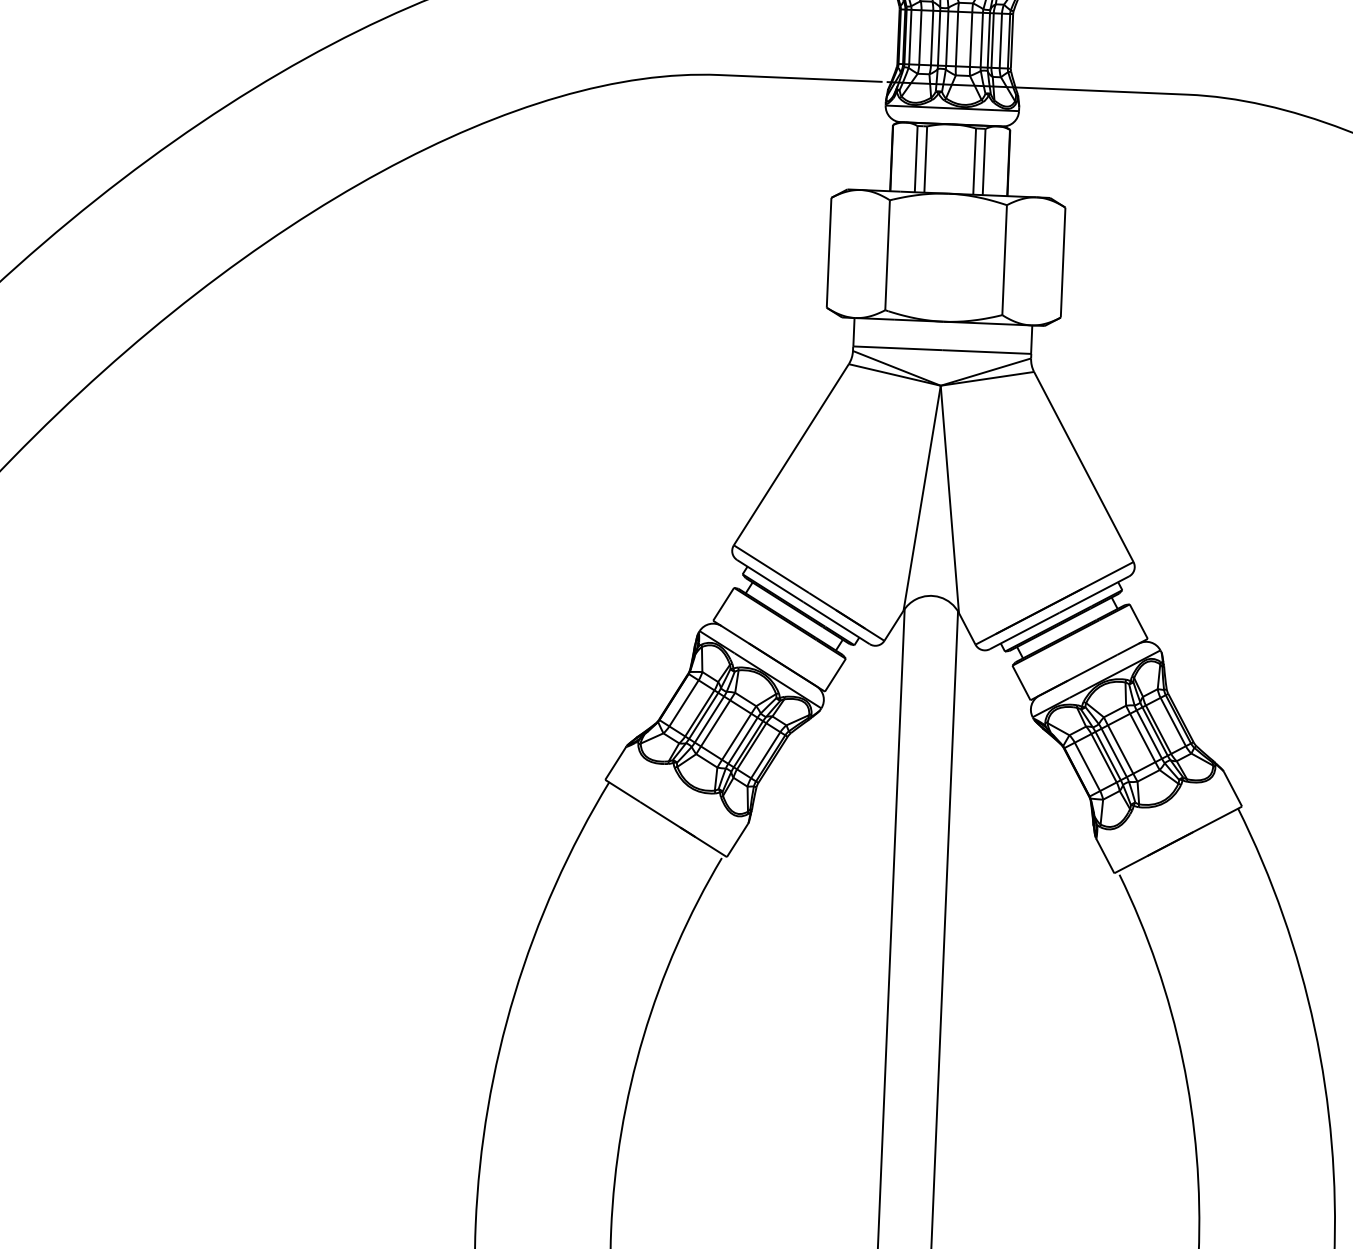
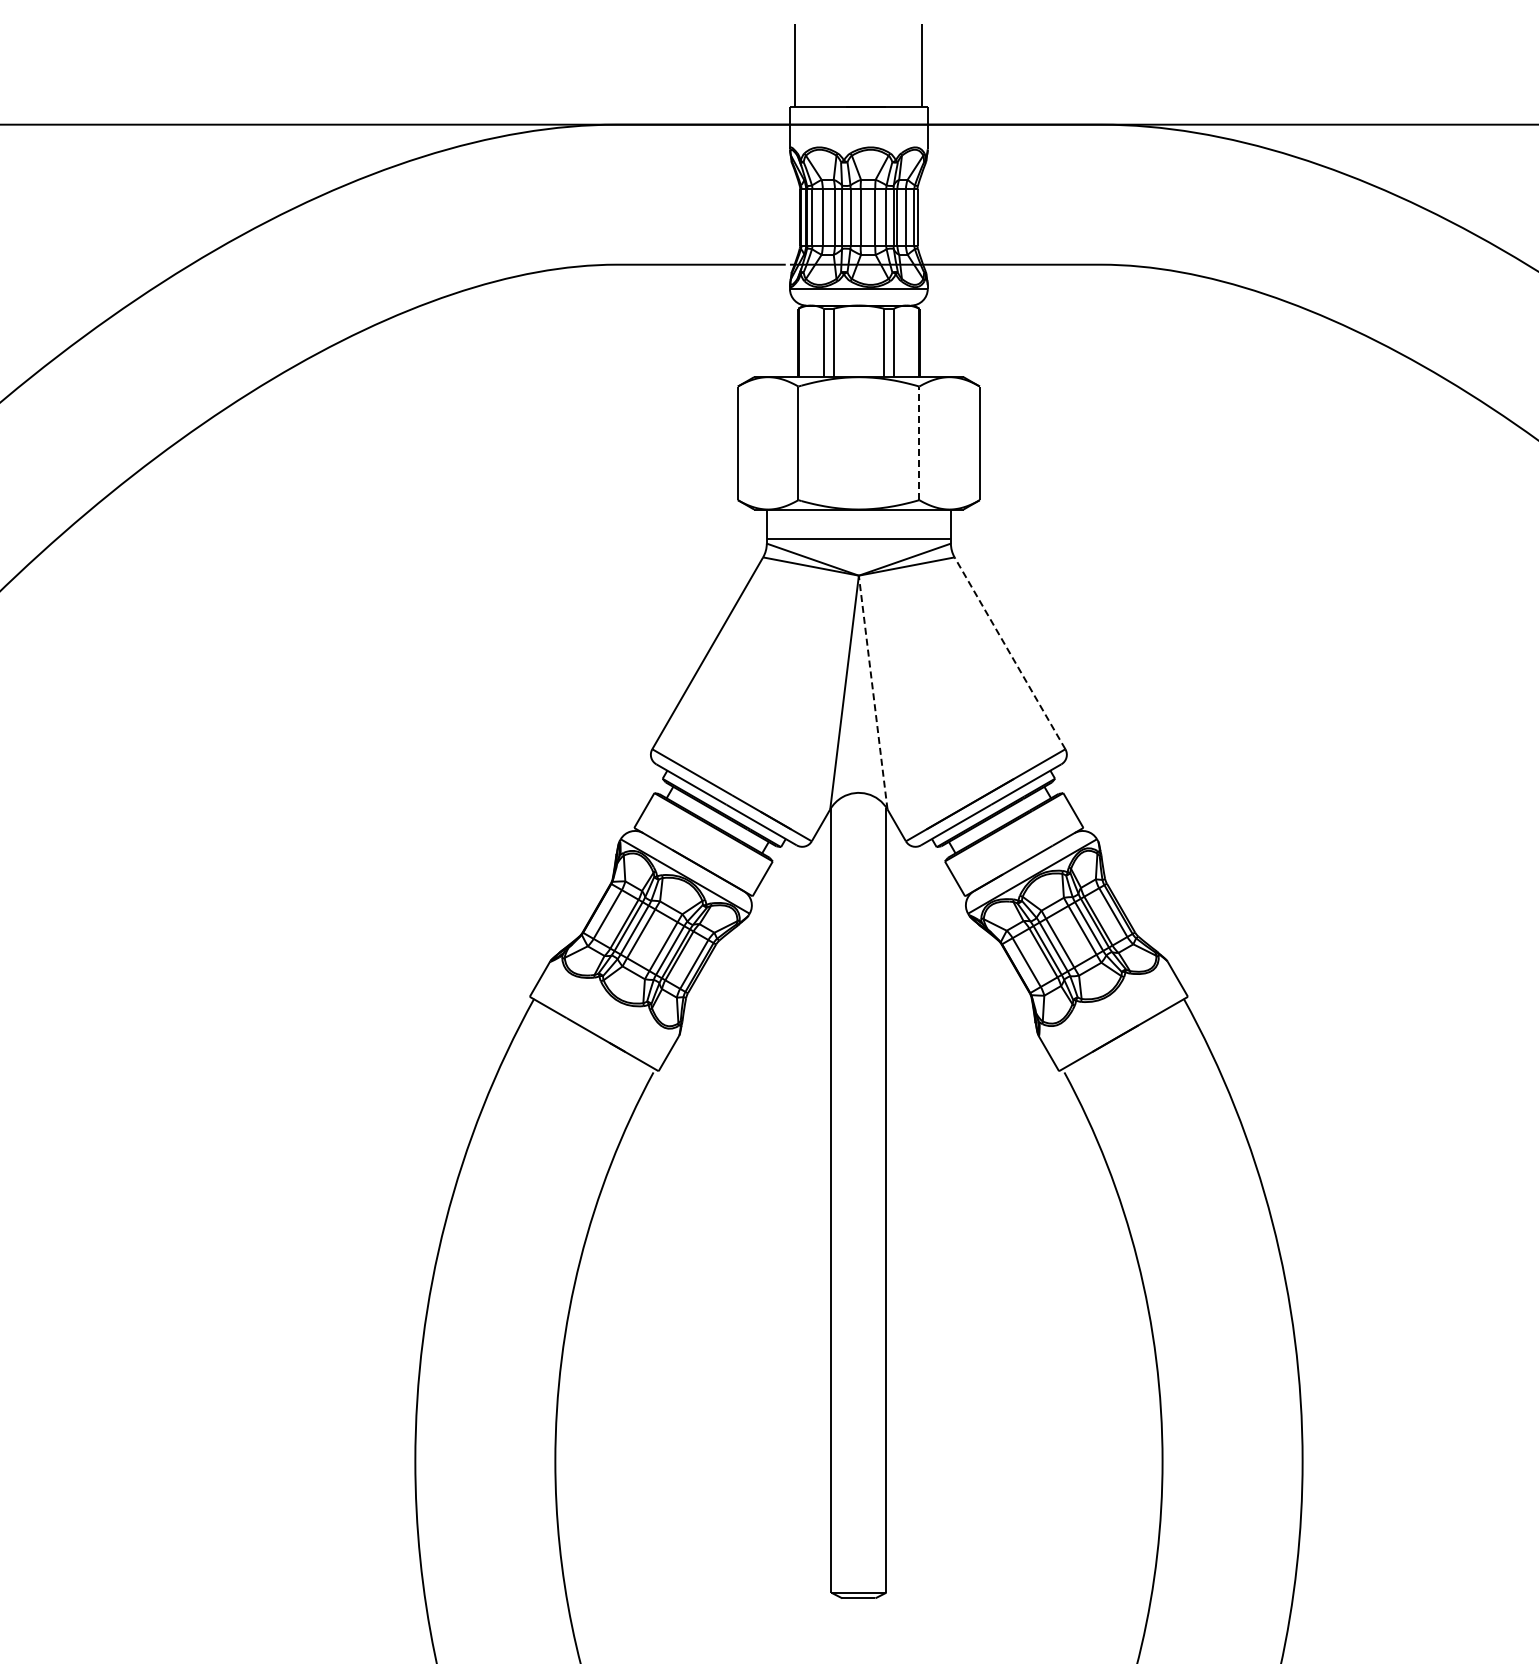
line: (1004, 260) -> (919, 443), solid -> dashed
line: (1084, 467) -> (1010, 653), solid -> dashed
line: (950, 499) -> (873, 692), solid -> dashed

